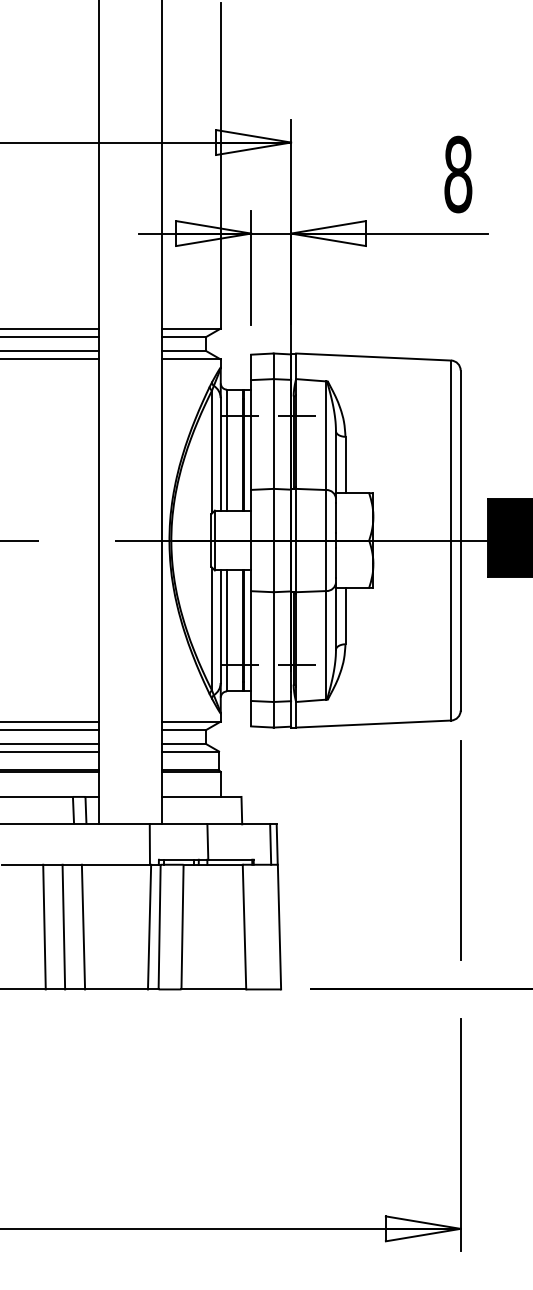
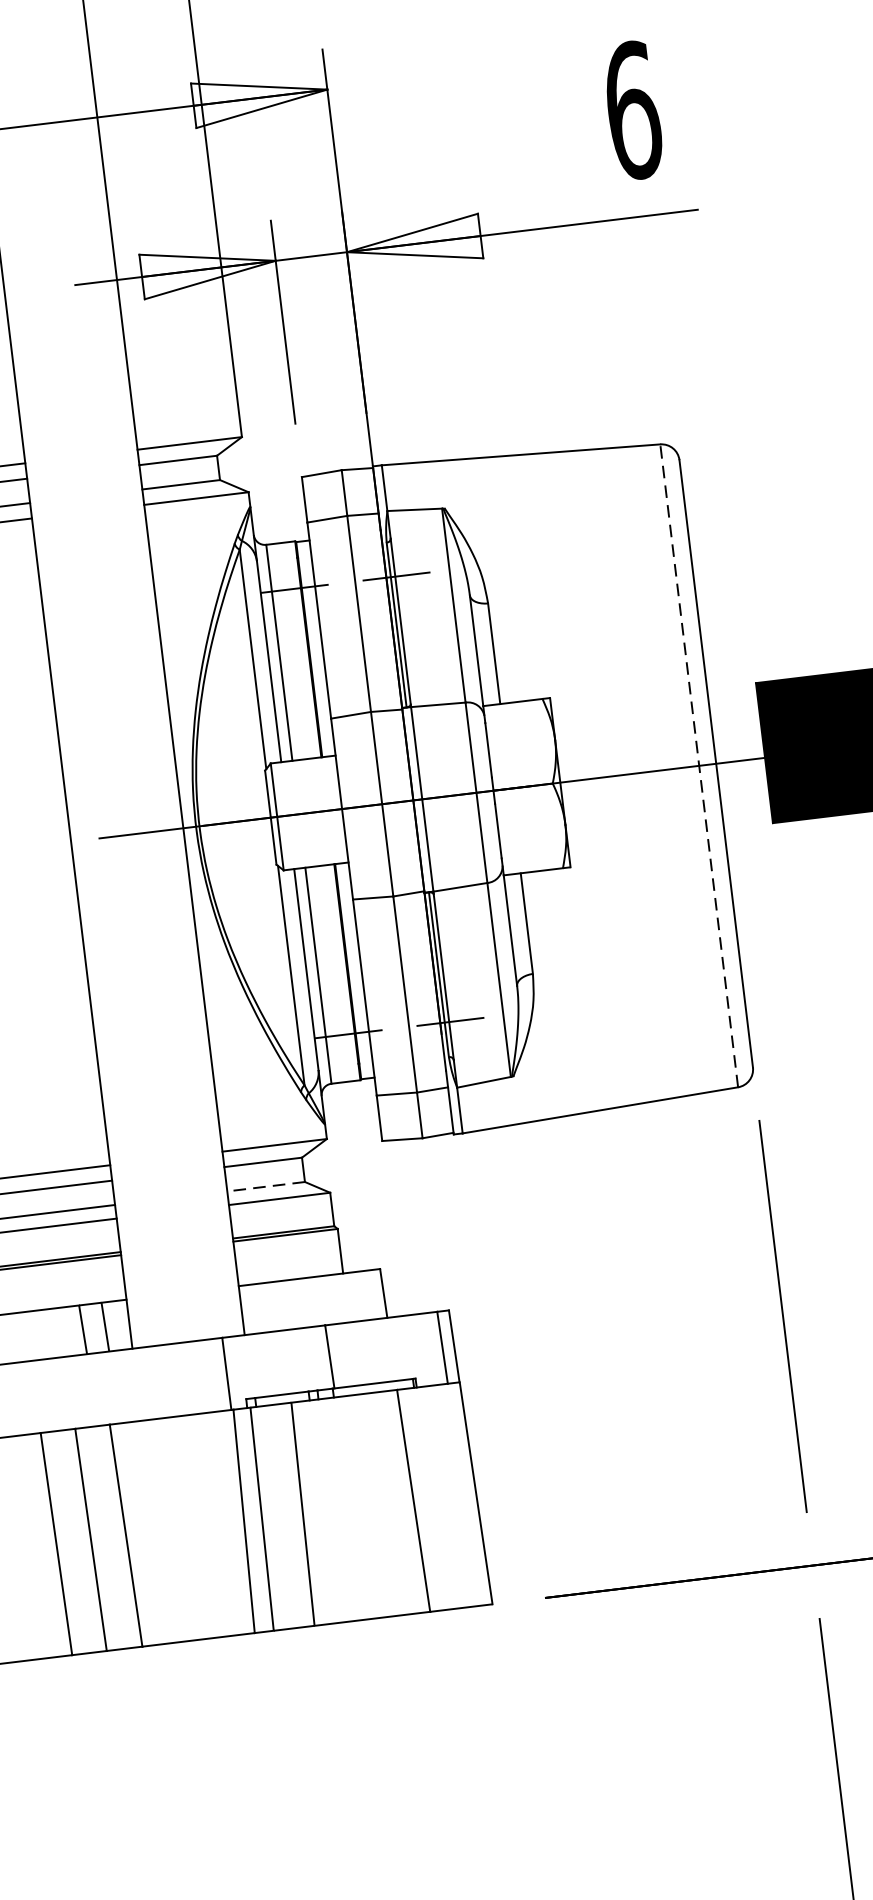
text: (458, 174) -> (633, 110), 8 -> 6
line: (451, 540) -> (699, 765), solid -> dashed
line: (184, 743) -> (266, 1185), solid -> dashed

